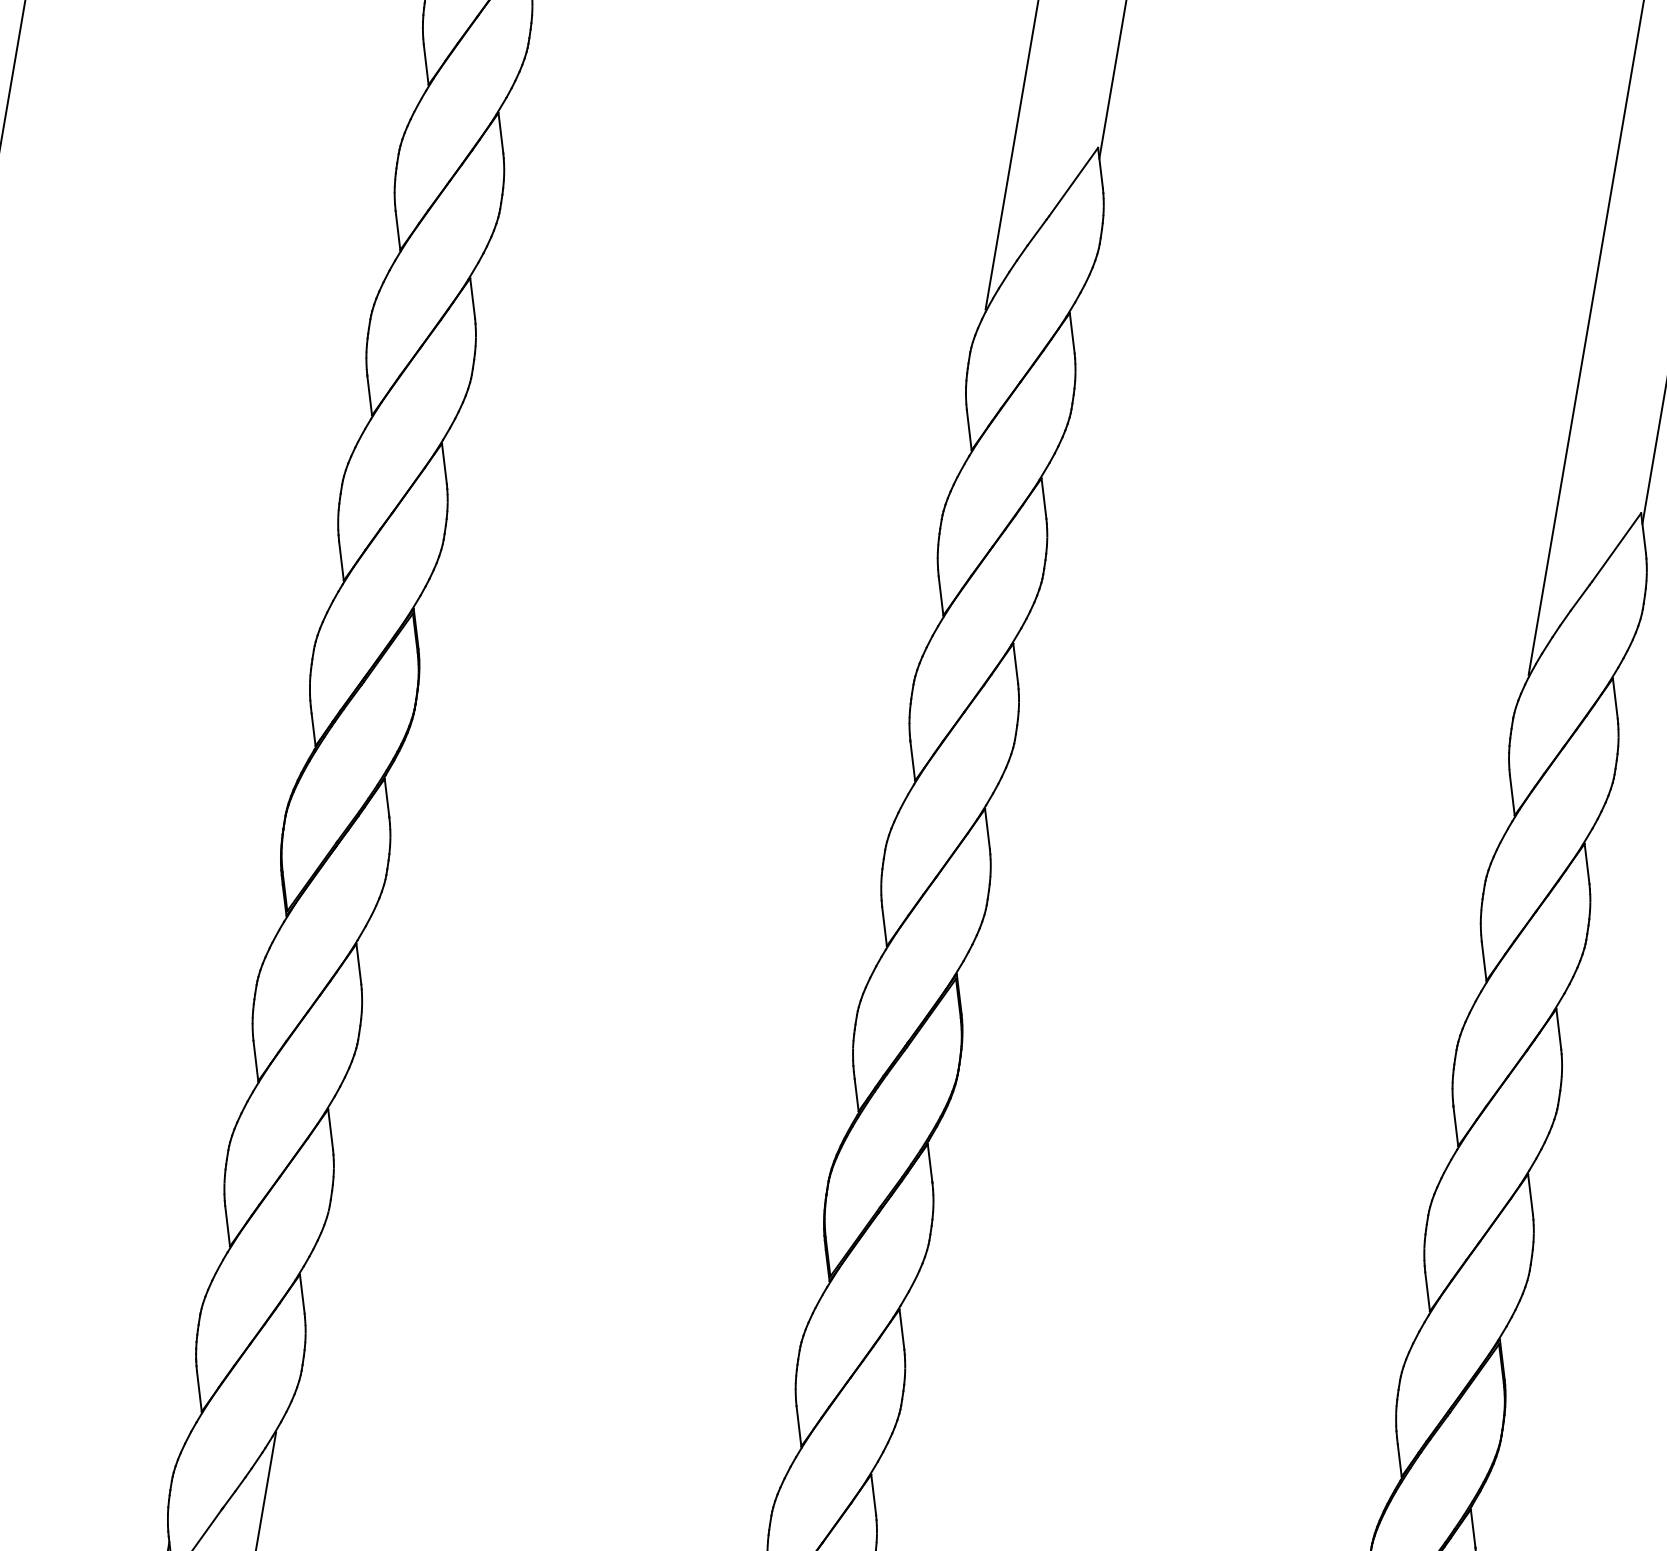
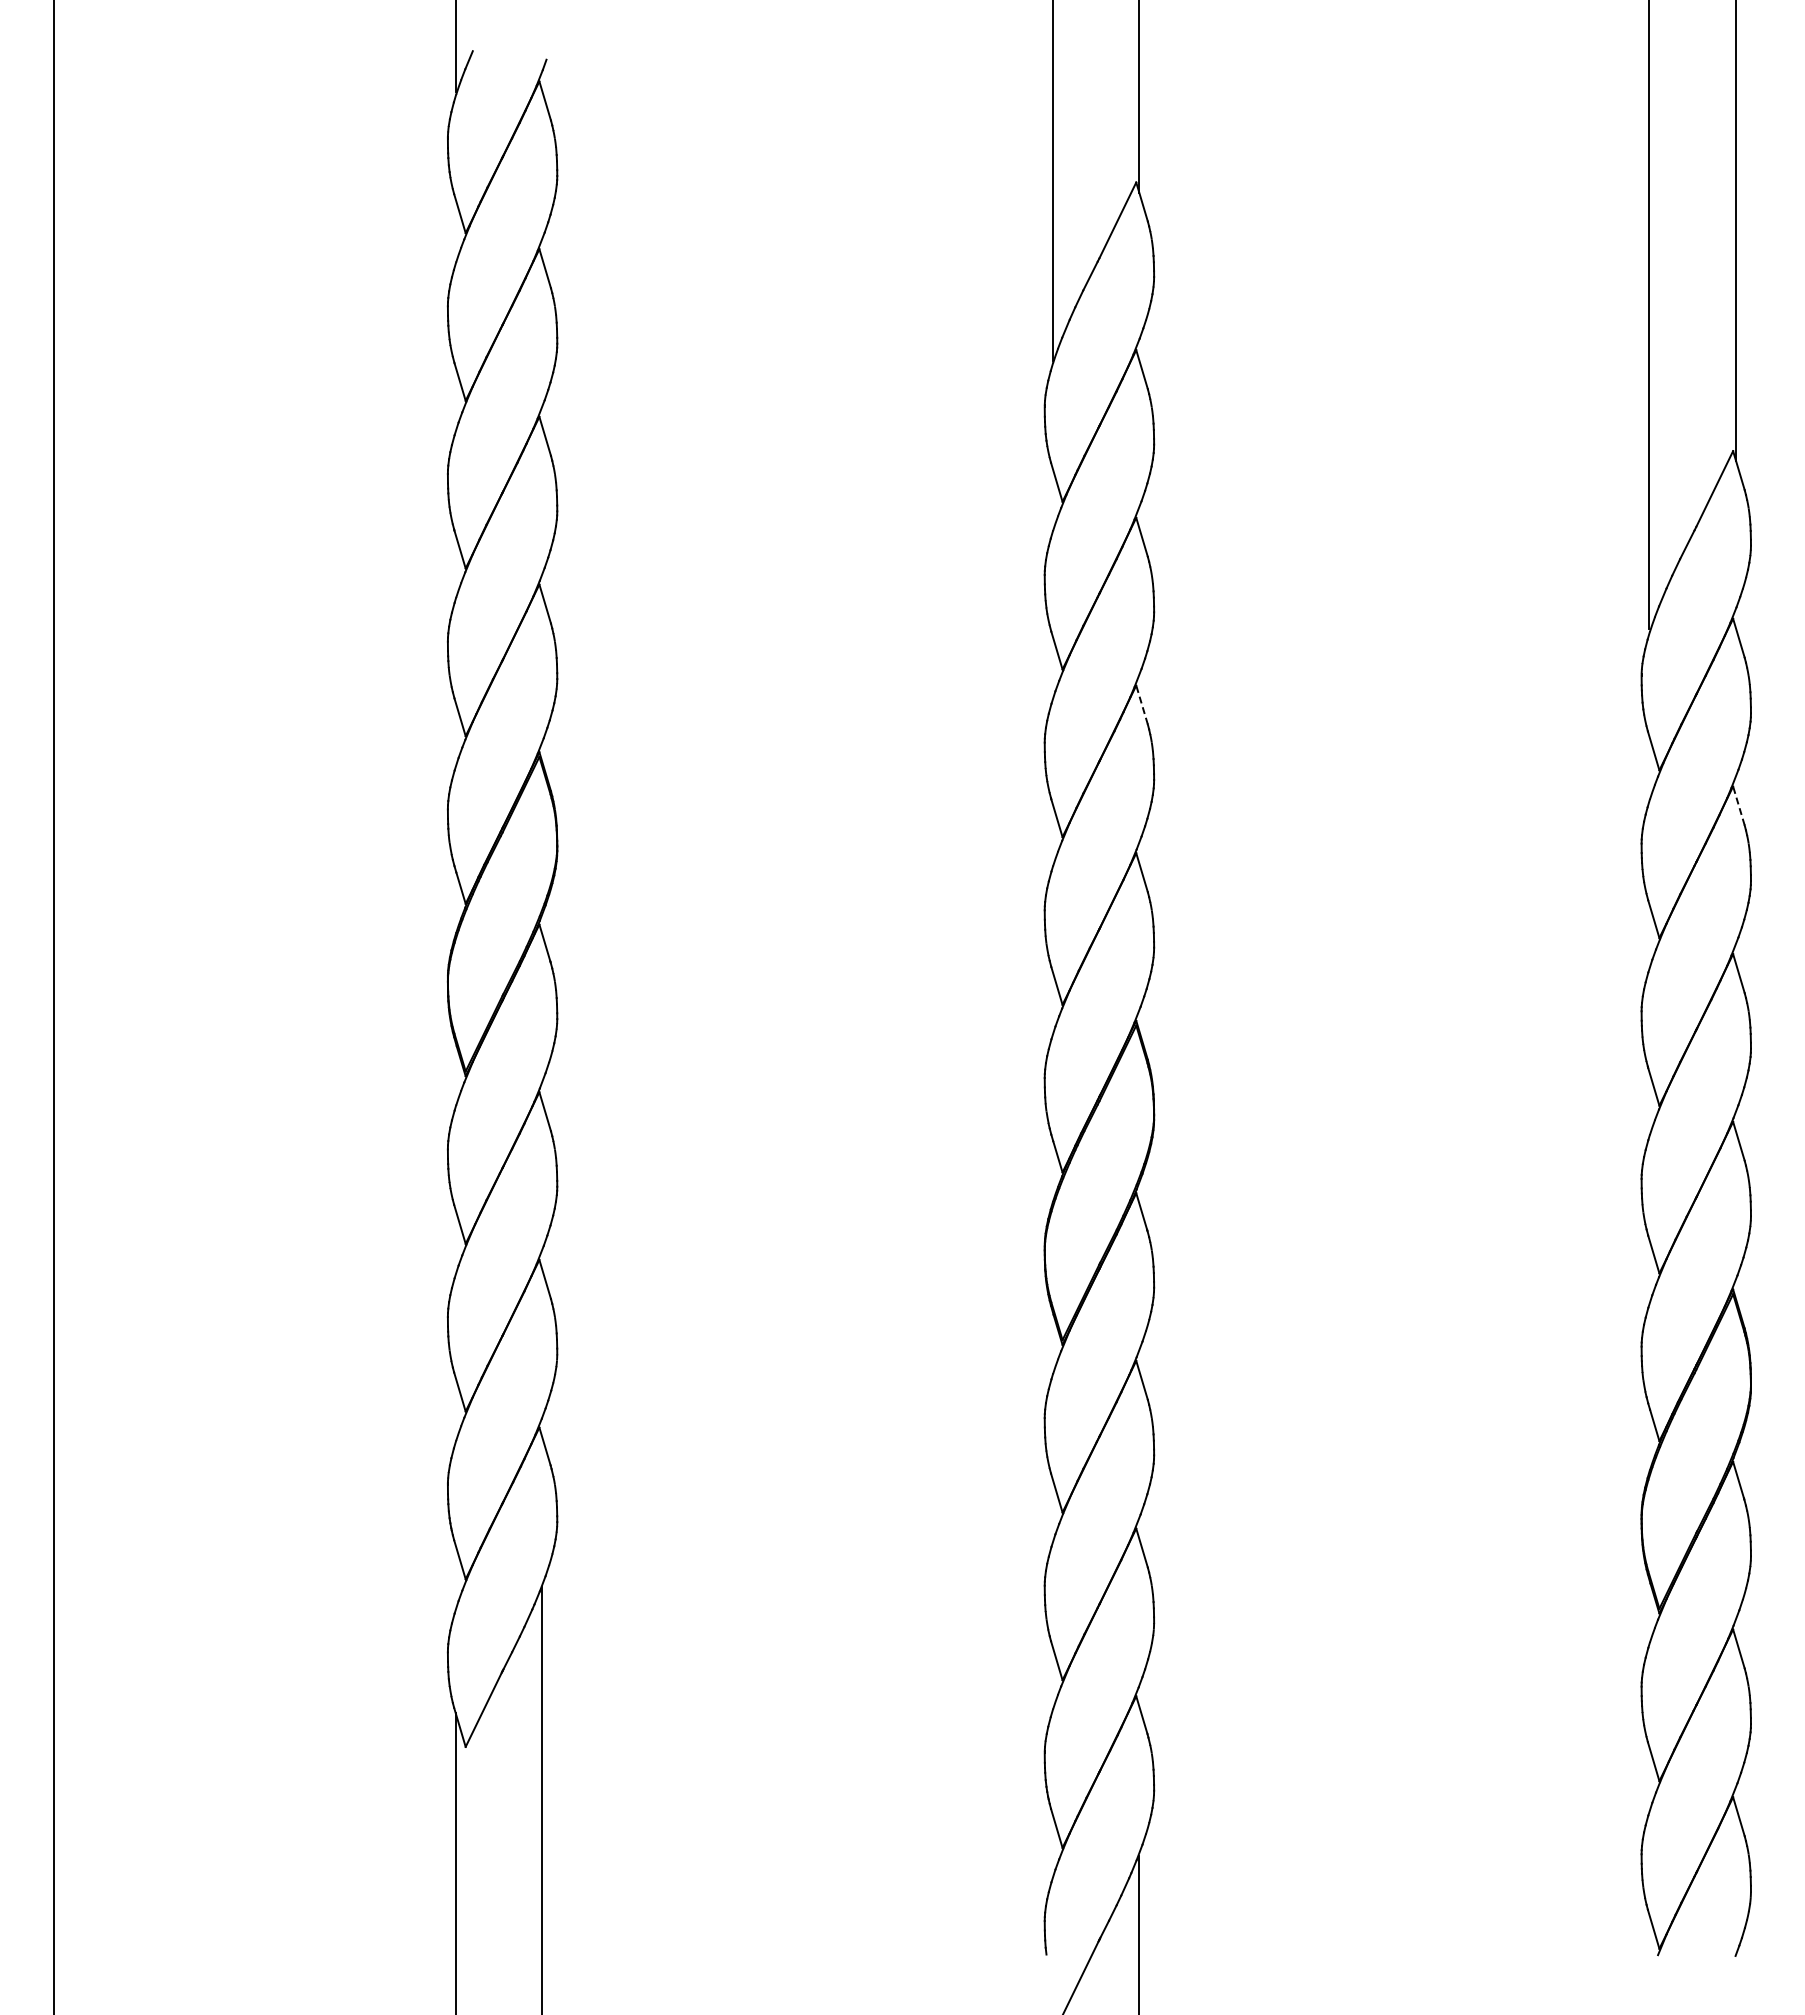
line: (1015, 663) -> (1141, 704), solid -> dashed
line: (1586, 863) -> (1738, 805), solid -> dashed

